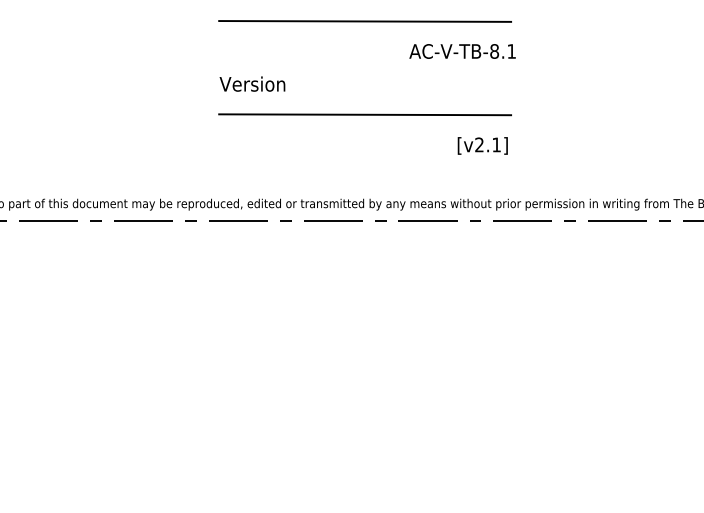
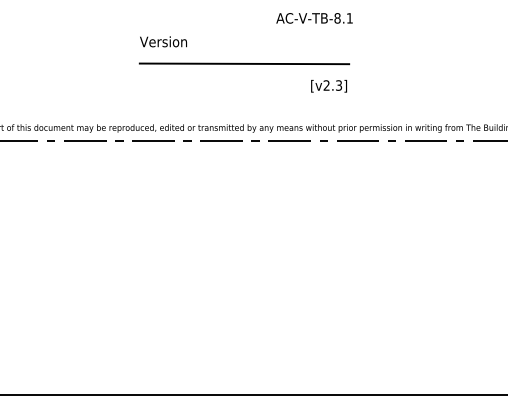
text: (497, 144) -> (339, 85), [v2.1] -> [v2.3]

